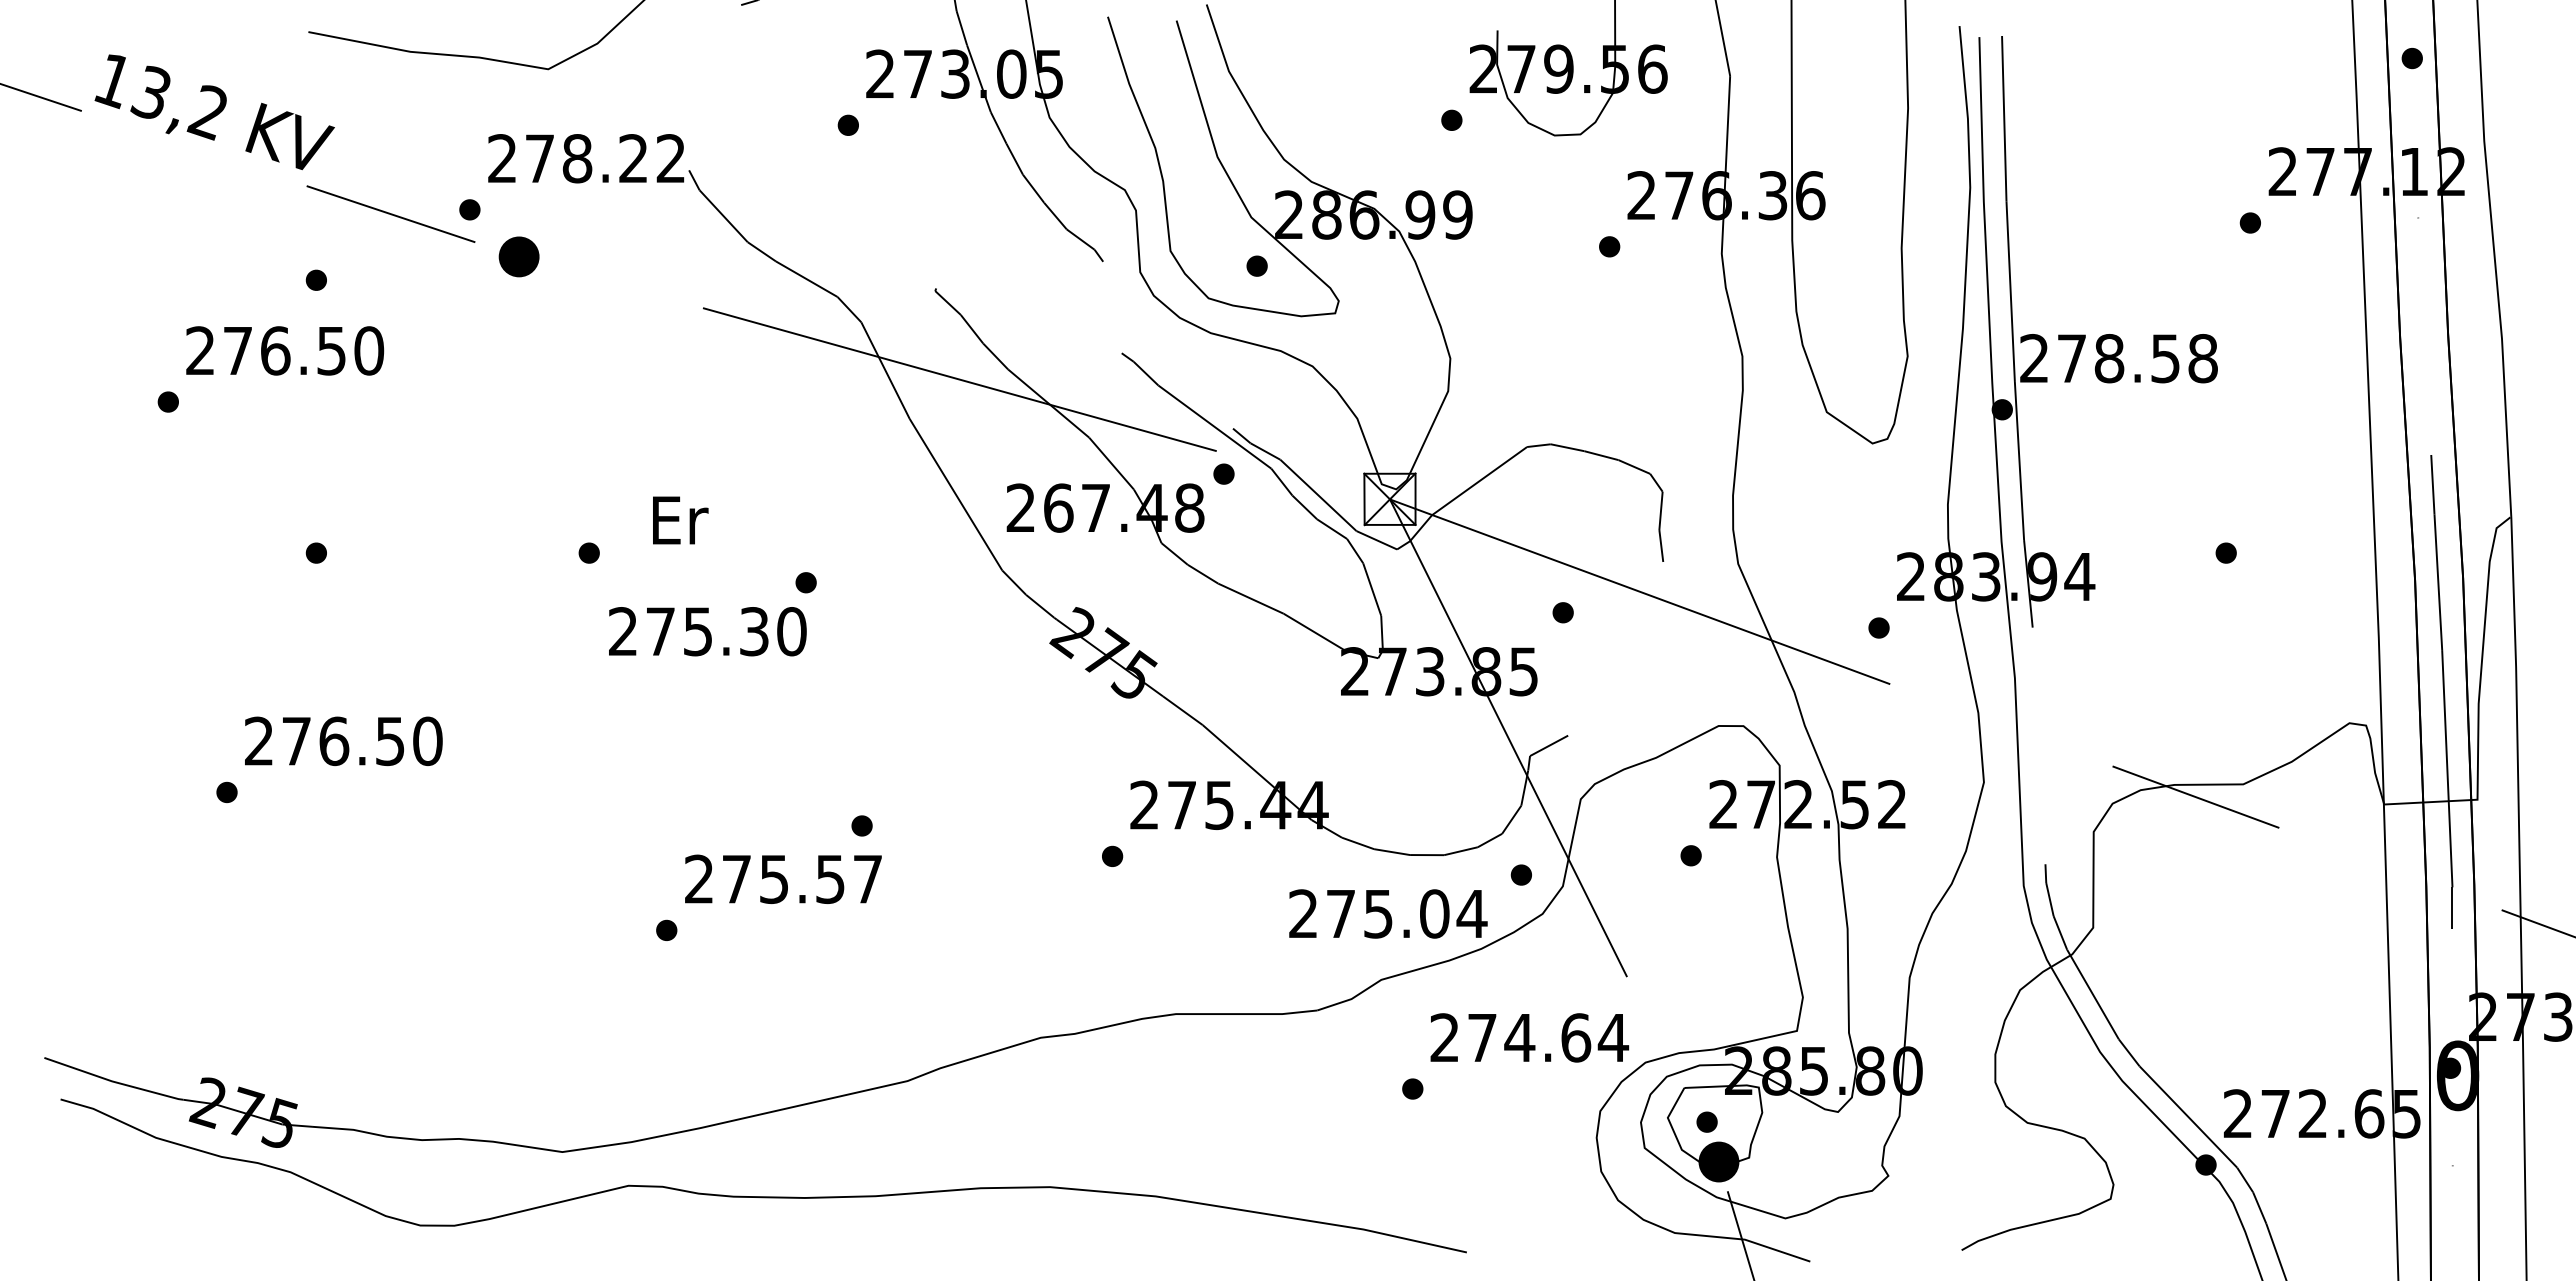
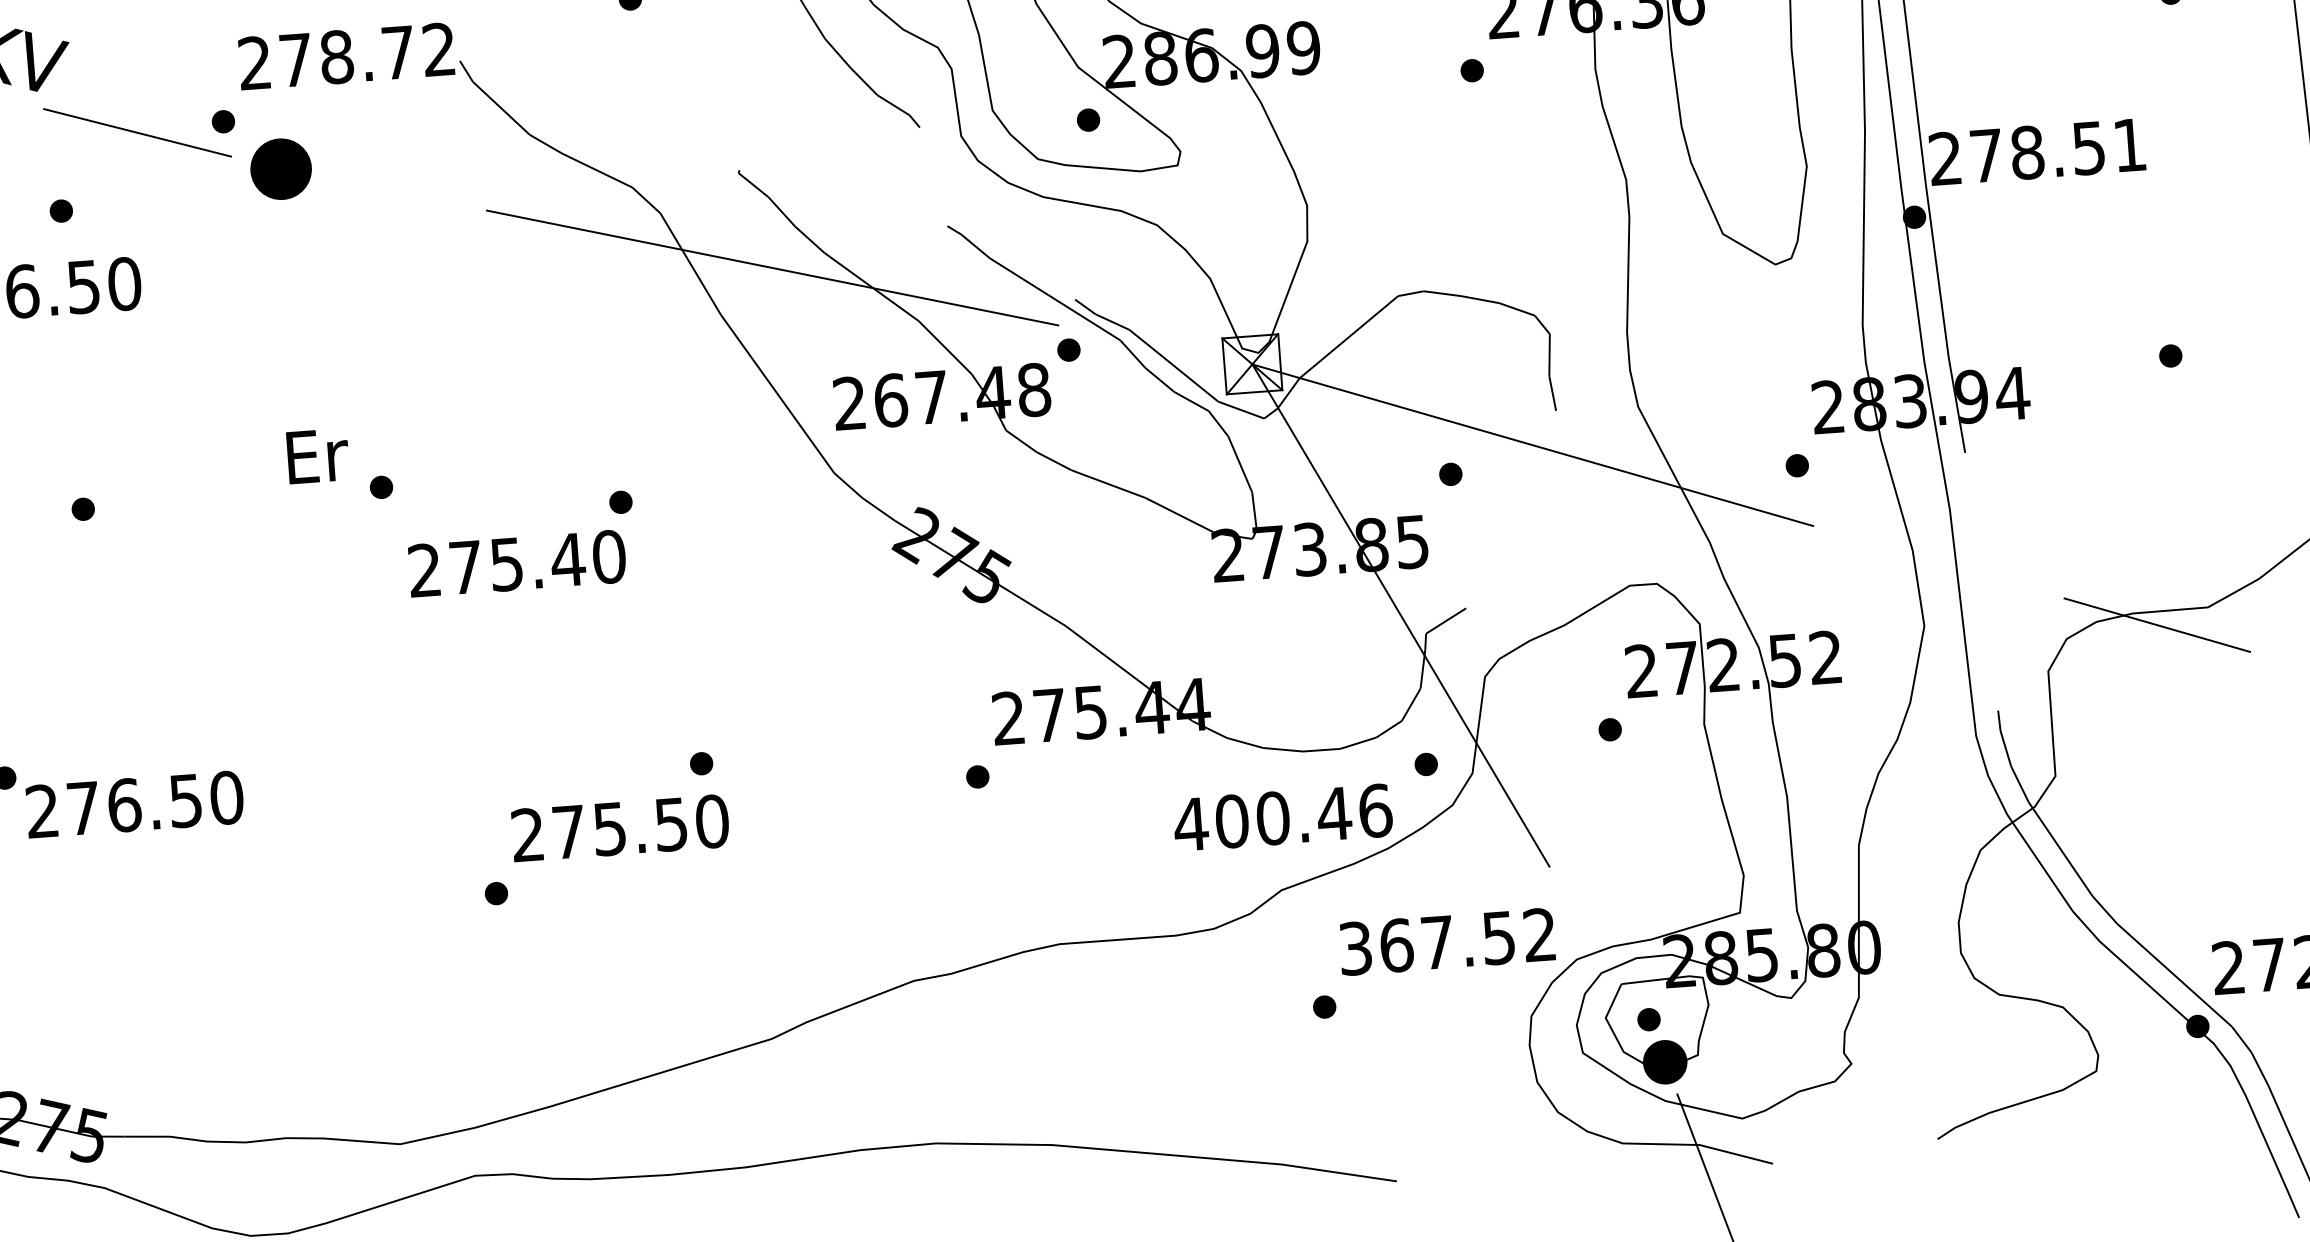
text: (633, 158) -> (398, 52), 278.22 -> 278.72
part: (518, 256) -> (280, 168), size x1.4
text: (2202, 358) -> (2129, 145), 278.58 -> 278.51
text: (680, 520) -> (317, 456), moved
text: (753, 631) -> (567, 559), 275.30 -> 275.40
text: (343, 741) -> (134, 804), moved
text: (867, 879) -> (711, 821), 275.57 -> 275.50
text: (1387, 913) -> (1282, 817), 275.04 -> 400.46
text: (1529, 1037) -> (1448, 941), 274.64 -> 367.52

